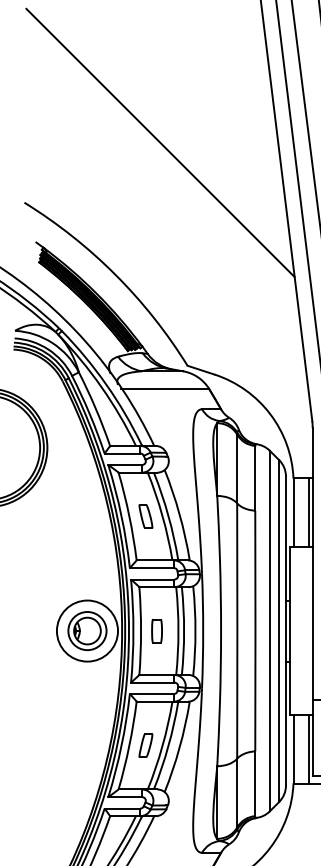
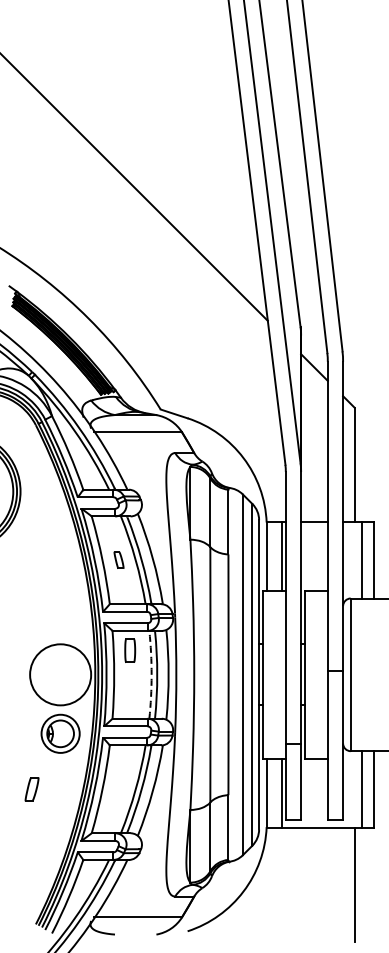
part: (145, 516) -> (118, 560), size x0.7
part: (87, 630) -> (60, 733), moved
part: (157, 630) -> (130, 650), moved
arc: (178, 630) -> (151, 674), solid -> dashed
part: (145, 745) -> (31, 789), moved

